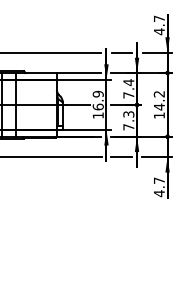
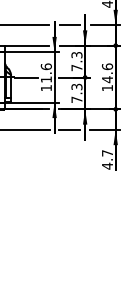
text: (128, 82) -> (76, 55), 7.4 -> 7.3
text: (158, 93) -> (106, 66), 14.2 -> 14.6
text: (97, 100) -> (45, 73), 16.9 -> 11.6

